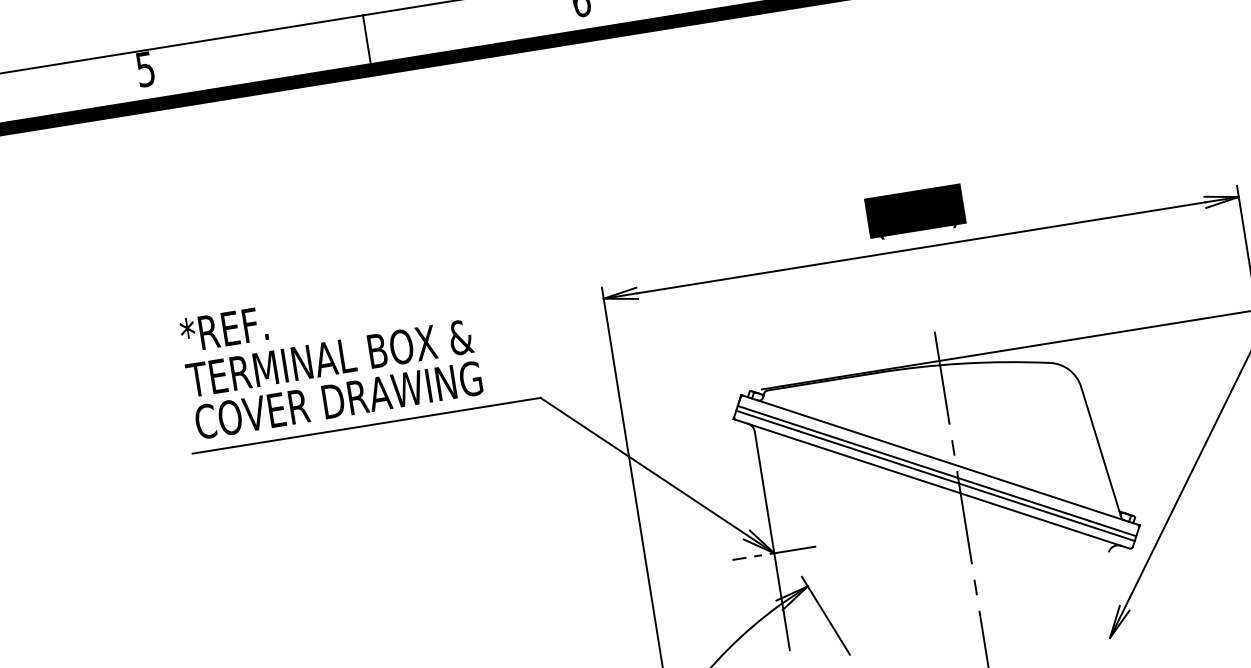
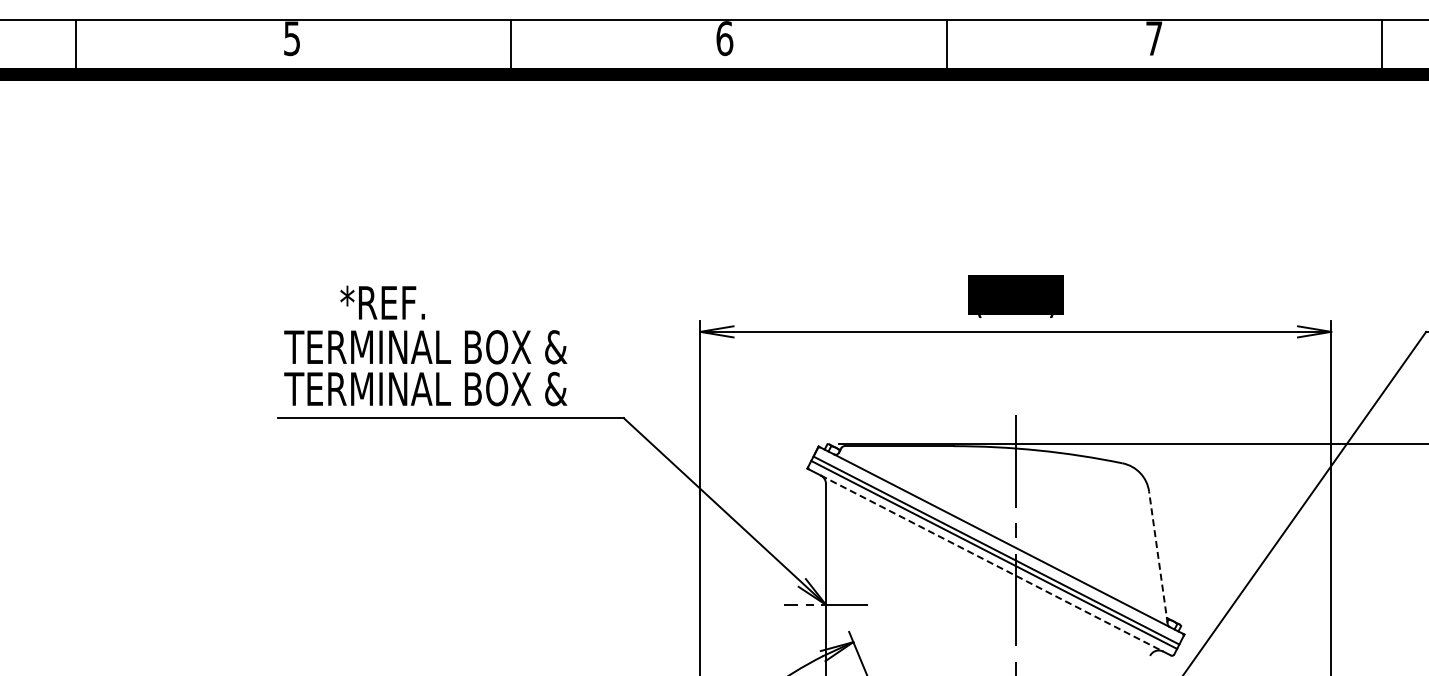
text: (223, 329) -> (382, 302), moved
text: (337, 399) -> (426, 388), COVER DRAWING -> TERMINAL BOX &
line: (1101, 451) -> (1158, 557), solid -> dashed
line: (935, 484) -> (992, 563), solid -> dashed

